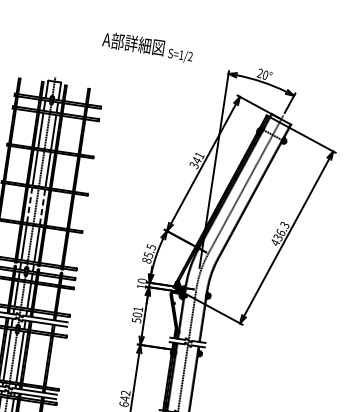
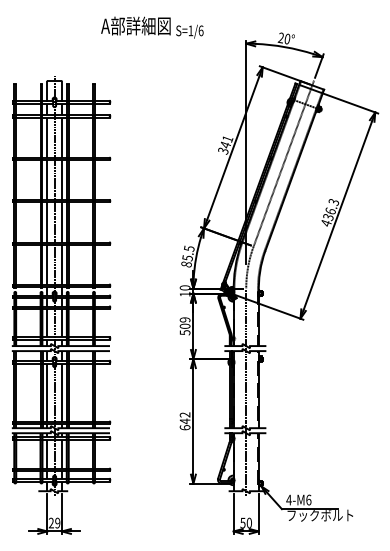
text: (189, 56) -> (200, 30), S=1/2 -> S=1/6
line: (29, 205) -> (47, 222), dashed -> solid
line: (42, 206) -> (61, 221), dashed -> solid
text: (137, 308) -> (184, 319), 501 -> 509

